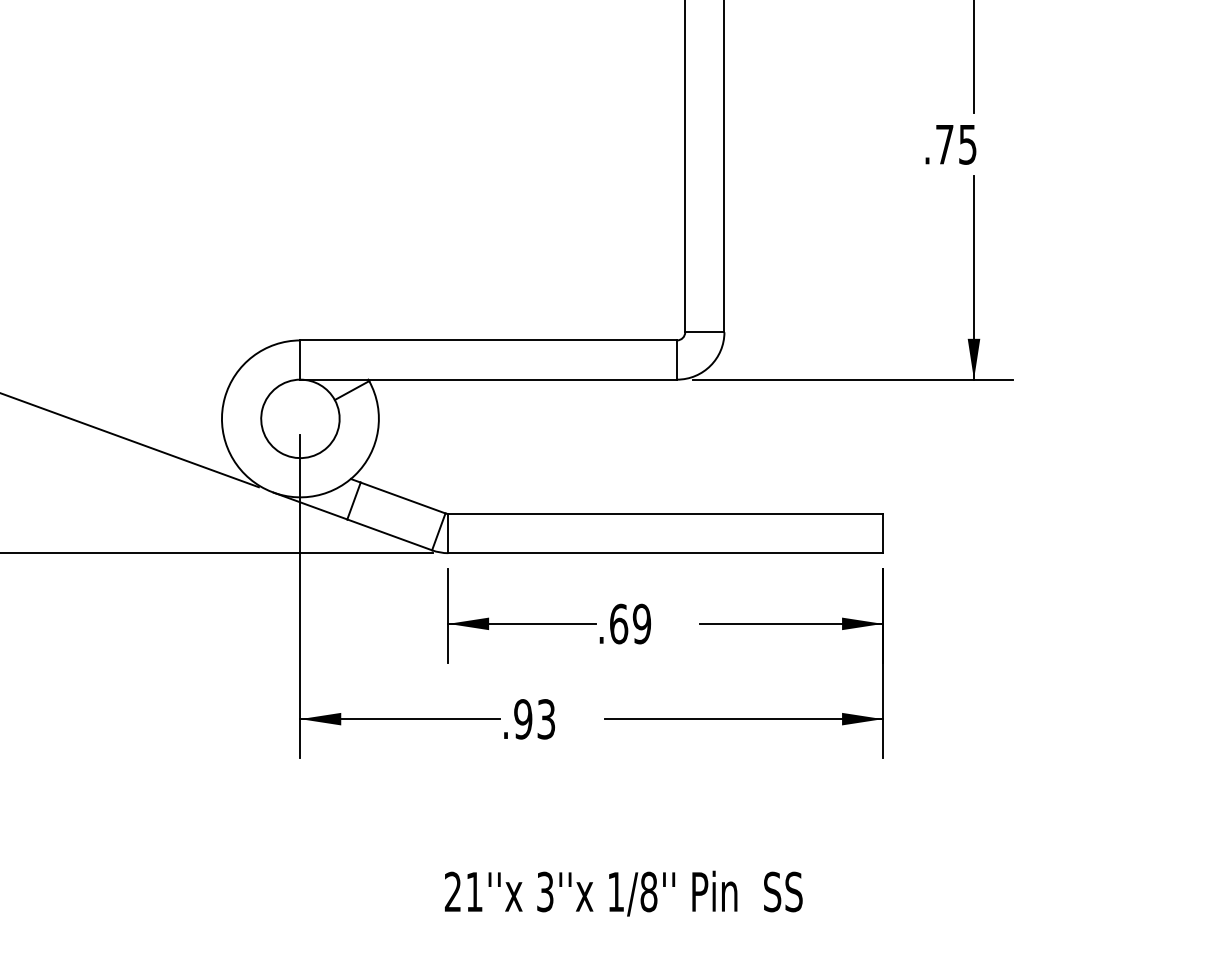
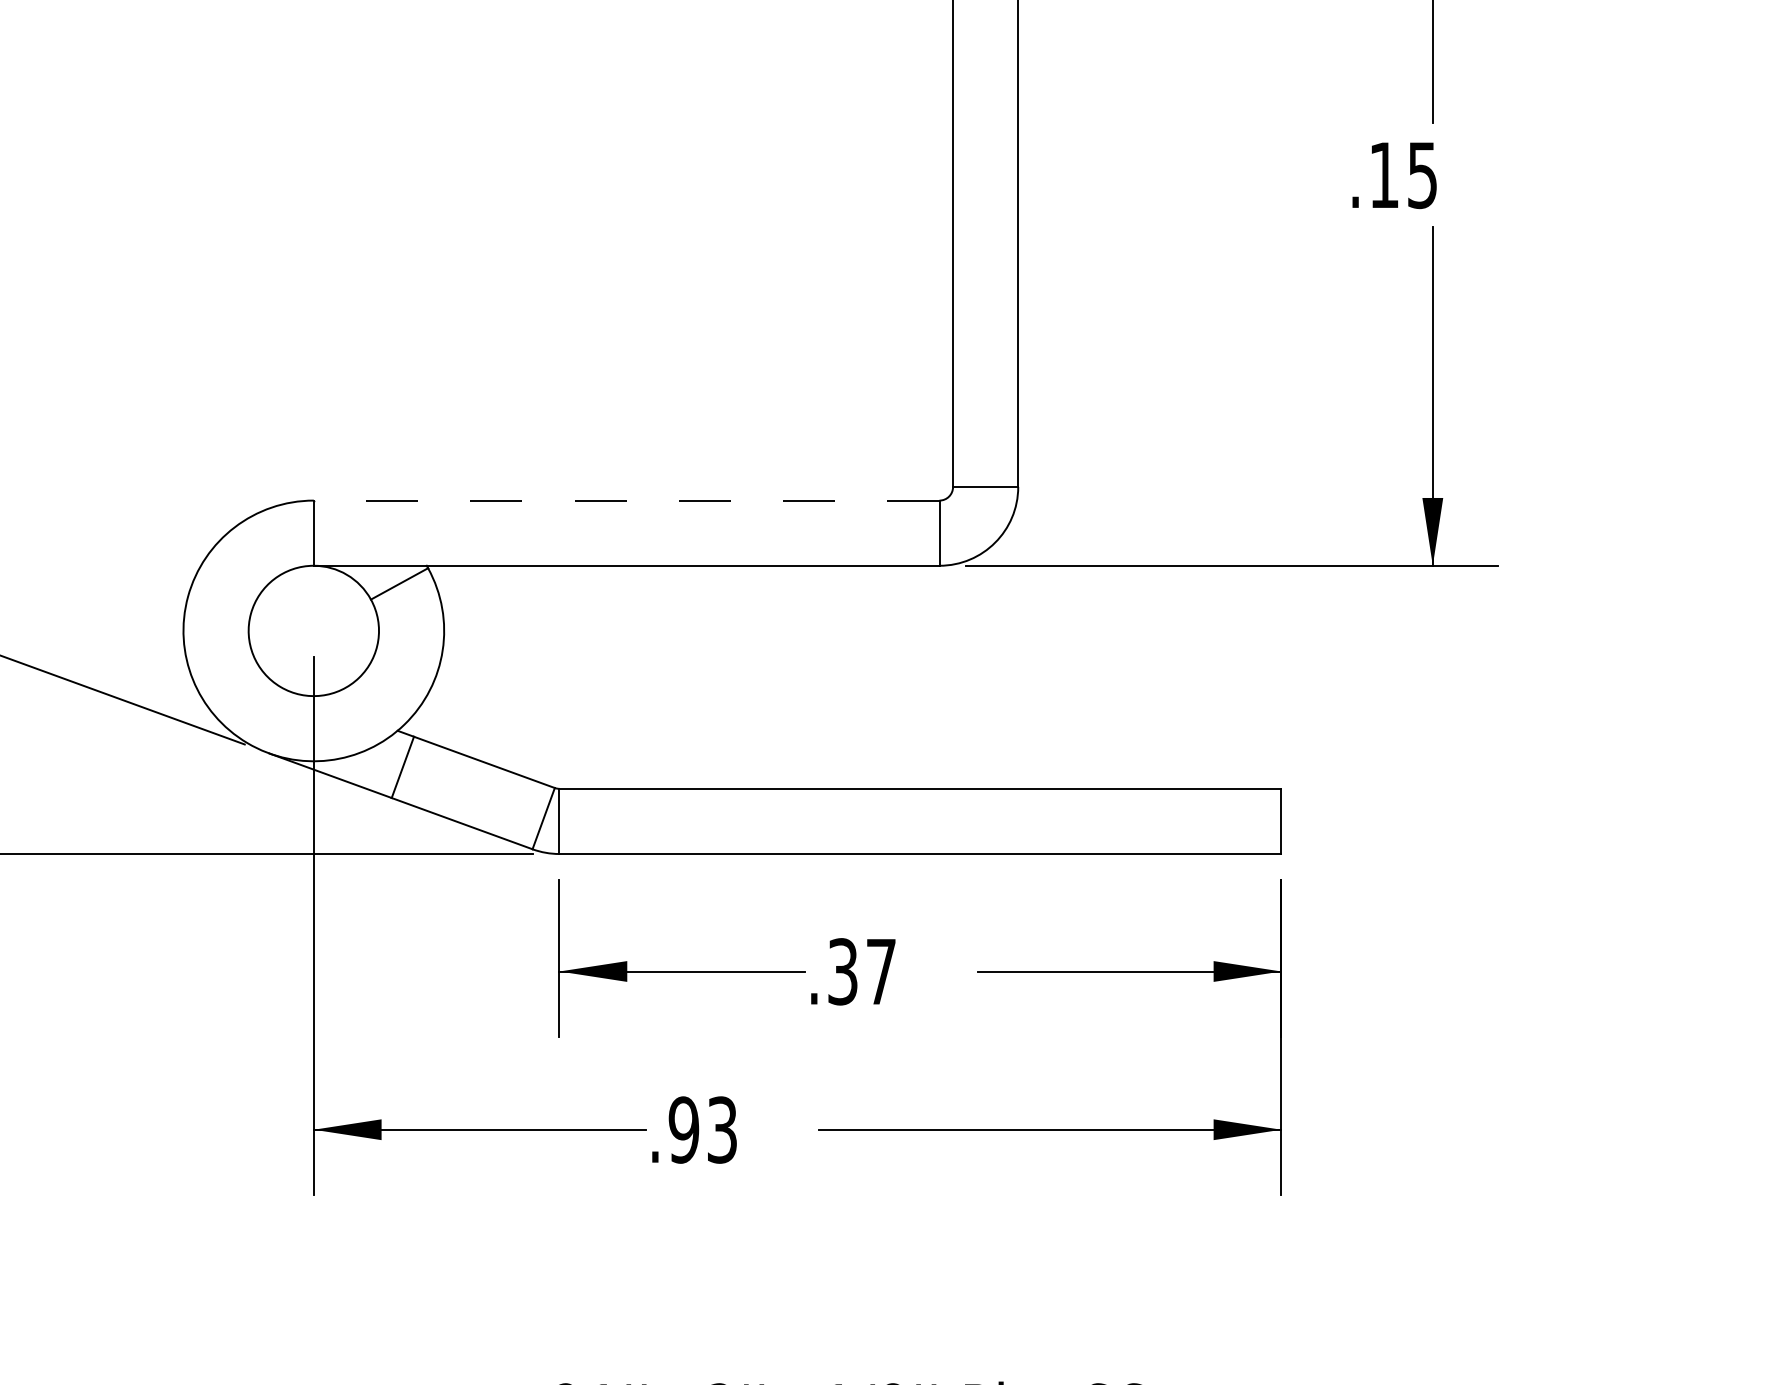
text: (944, 144) -> (1383, 175), .75 -> .15
line: (488, 340) -> (626, 500), solid -> dashed
text: (630, 623) -> (862, 970), .69 -> .37

